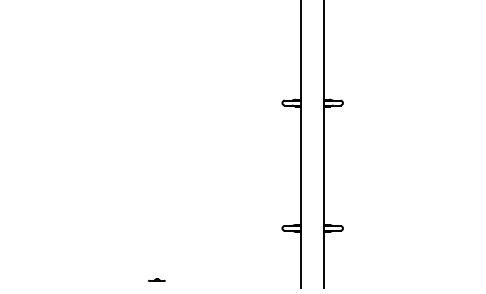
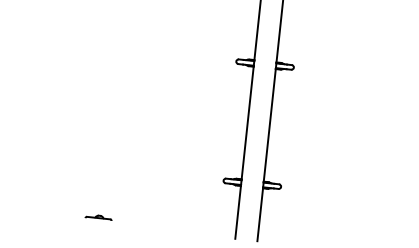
part: (156, 279) -> (98, 216), size x1.67

